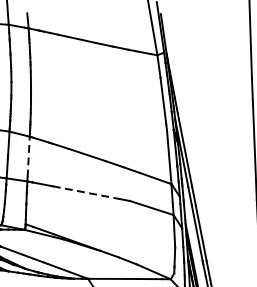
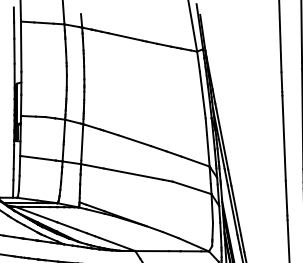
line: (28, 156) -> (82, 141), dashed -> solid
line: (87, 193) -> (134, 174), dashed -> solid

